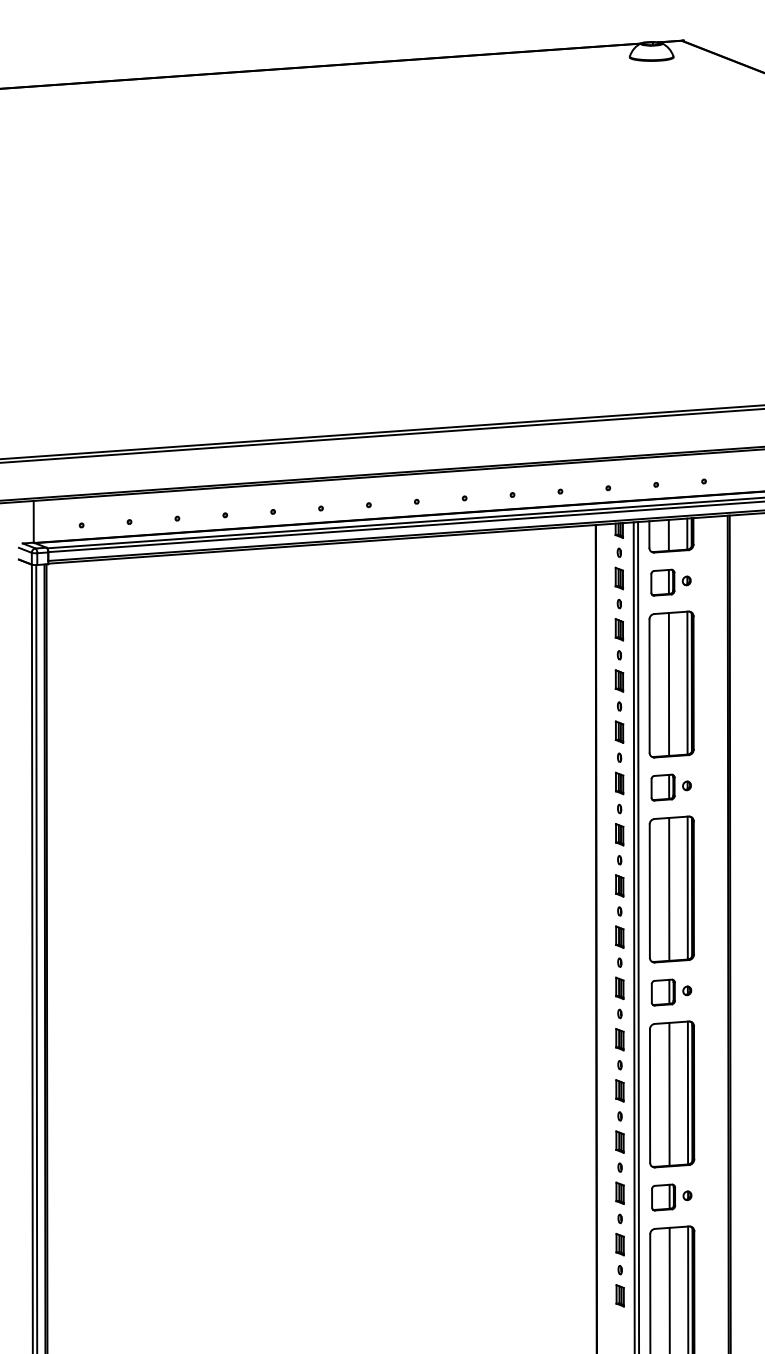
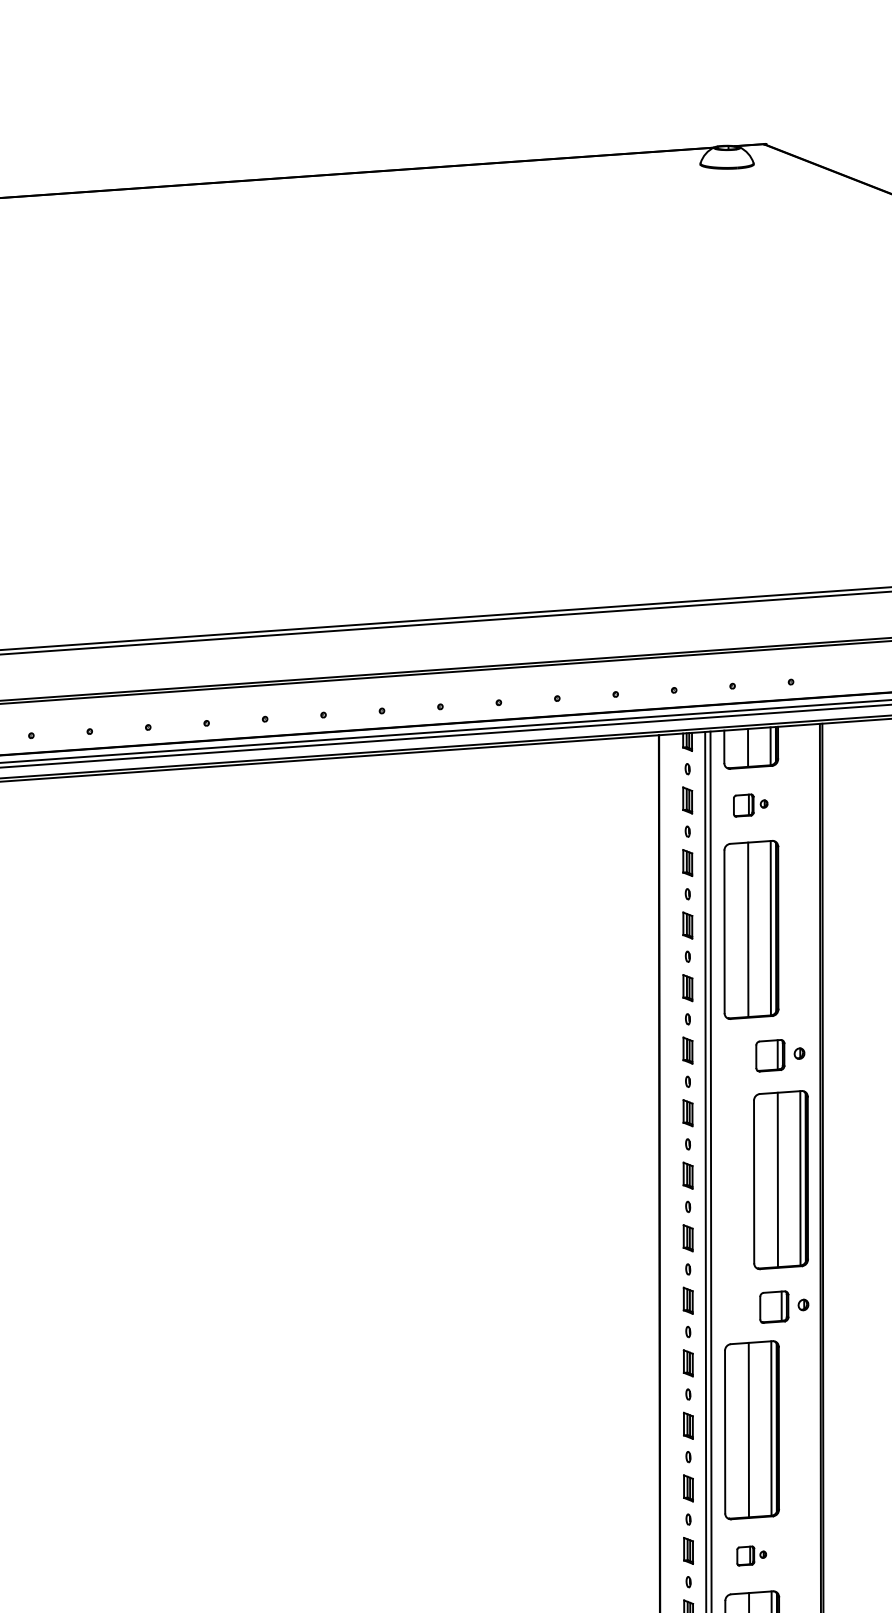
part: (670, 582) -> (750, 805), size x0.7
part: (670, 787) -> (779, 1055), moved
part: (671, 889) -> (780, 1180), moved
part: (671, 992) -> (784, 1307), moved
part: (671, 1197) -> (751, 1555), size x0.6

